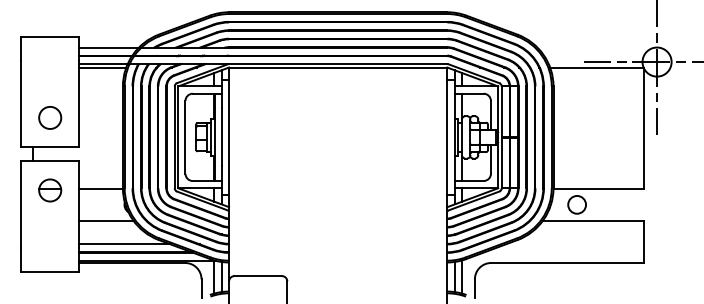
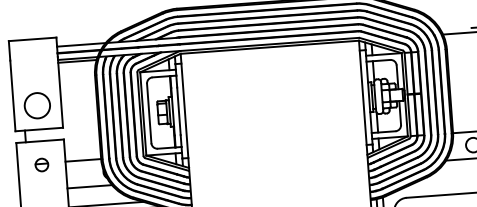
circle: (50, 117) -> (37, 105), size x1.4
part: (50, 190) -> (42, 165), size x0.7

